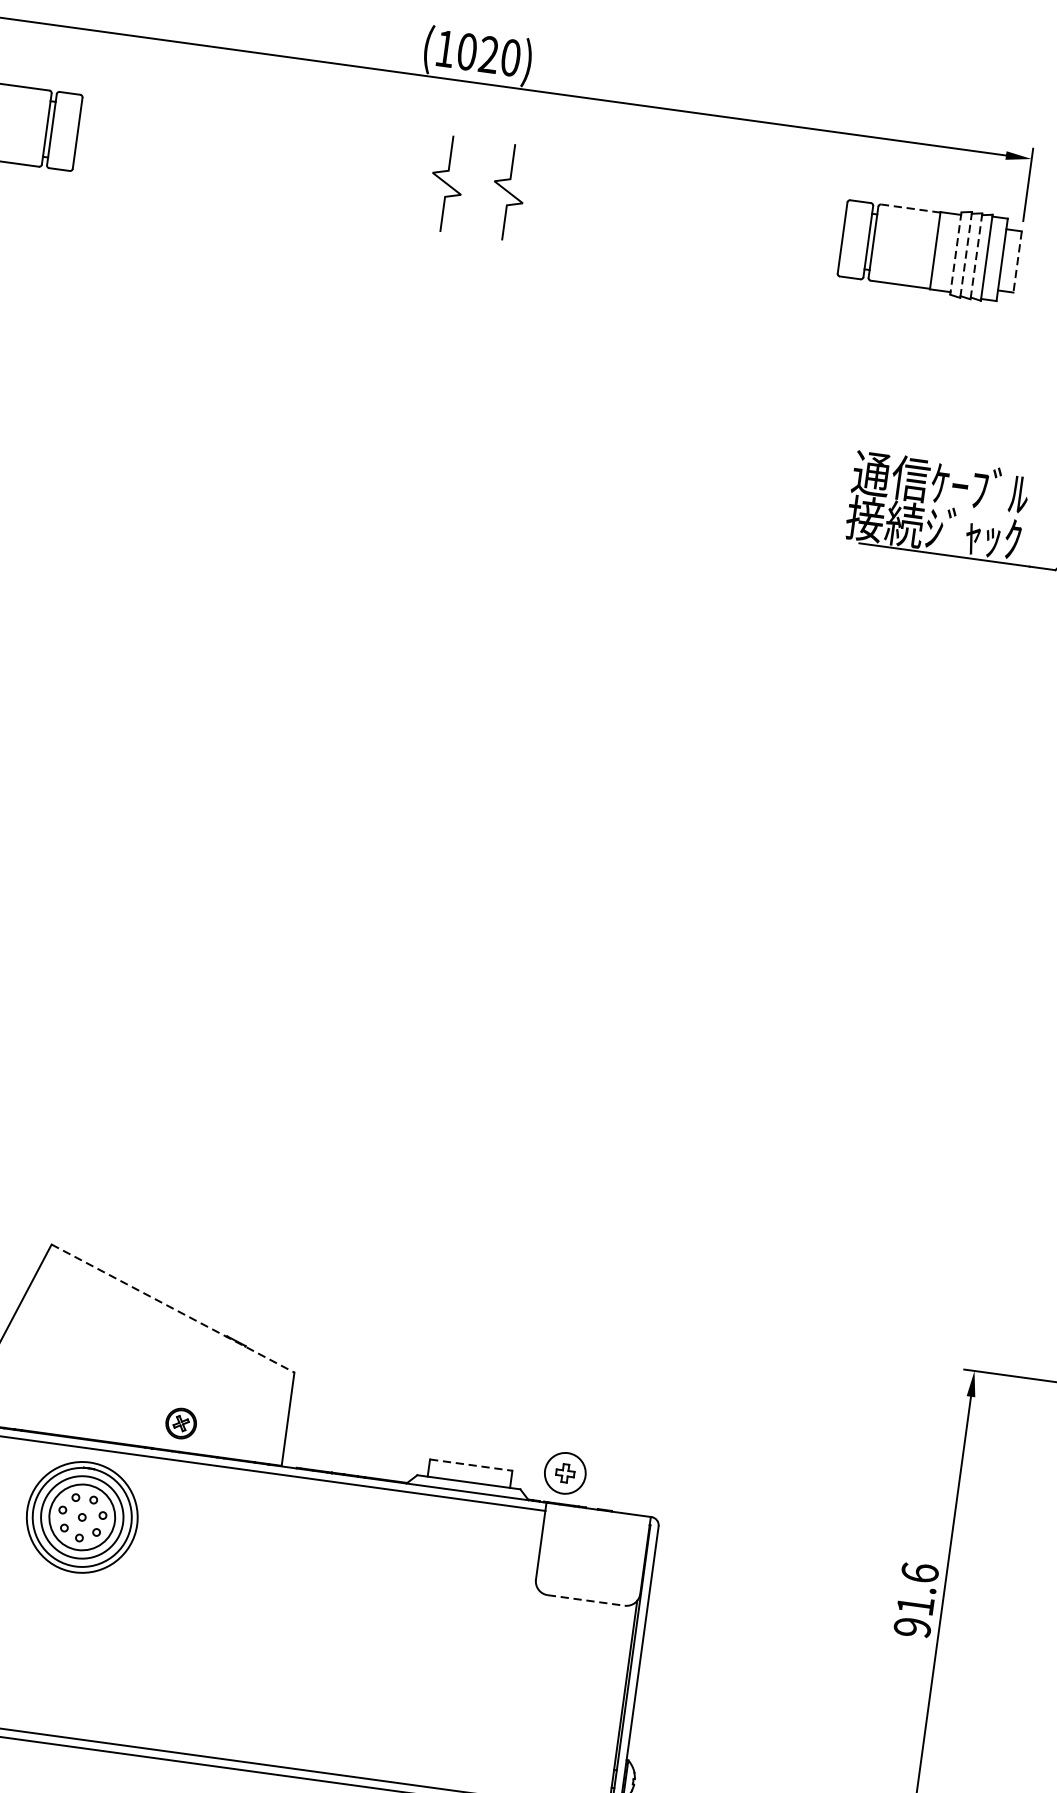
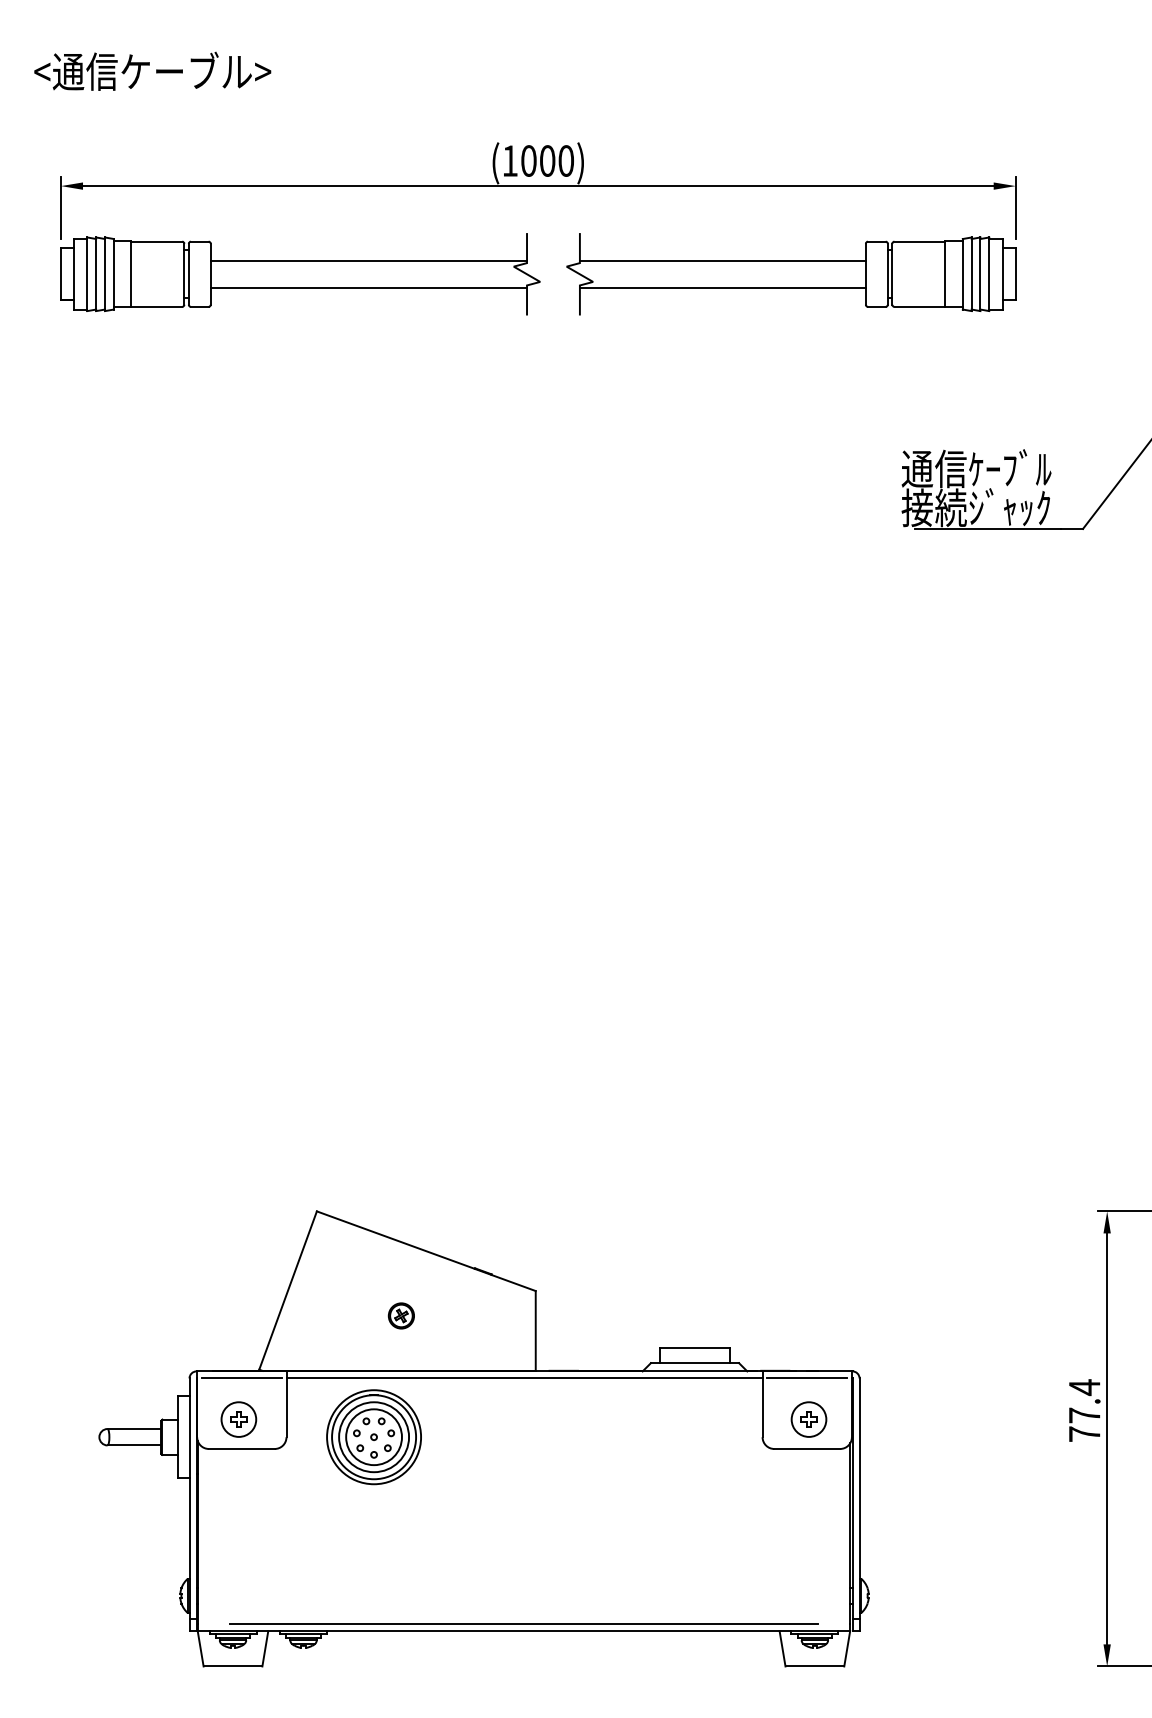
text: (489, 54) -> (547, 160), (1020) -> (1000)
line: (263, 143) -> (368, 261), added
line: (259, 173) -> (368, 287), added
line: (677, 200) -> (722, 261), added
line: (910, 208) -> (919, 241), dashed -> solid
line: (673, 230) -> (722, 287), added
line: (955, 253) -> (962, 274), dashed -> solid
line: (965, 255) -> (971, 274), dashed -> solid
line: (976, 256) -> (980, 274), dashed -> solid
line: (1017, 262) -> (1015, 274), dashed -> solid
line: (173, 1308) -> (426, 1251), dashed -> solid
part: (180, 1422) -> (400, 1315), moved
line: (471, 1465) -> (695, 1348), dashed -> solid
part: (564, 1473) -> (808, 1419), moved
line: (597, 1518) -> (807, 1378), added
line: (586, 1599) -> (807, 1448), dashed -> solid
text: (916, 1599) -> (1084, 1410), 91.6 -> 77.4

